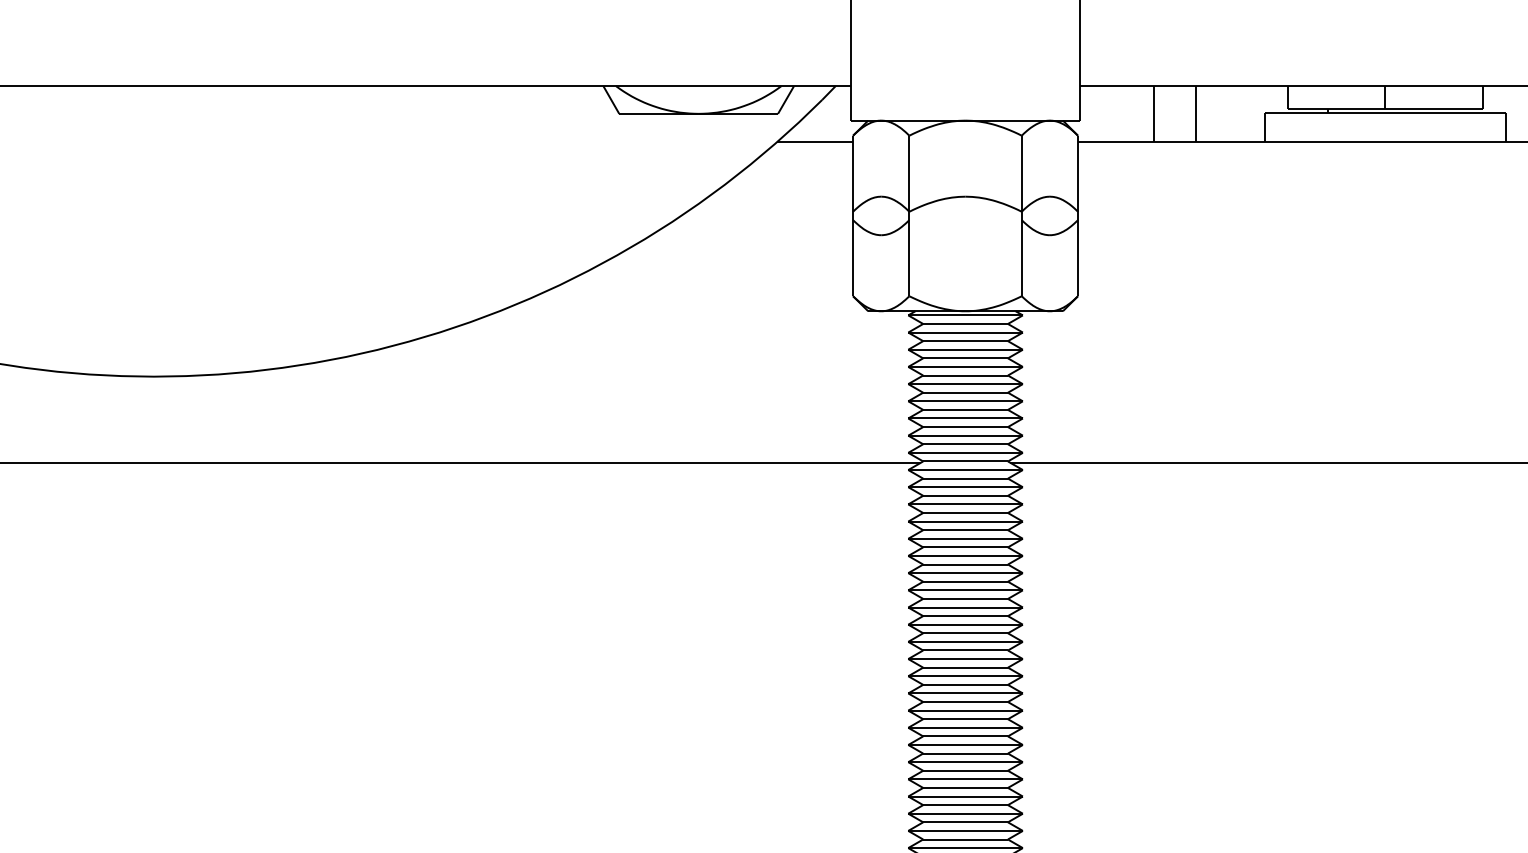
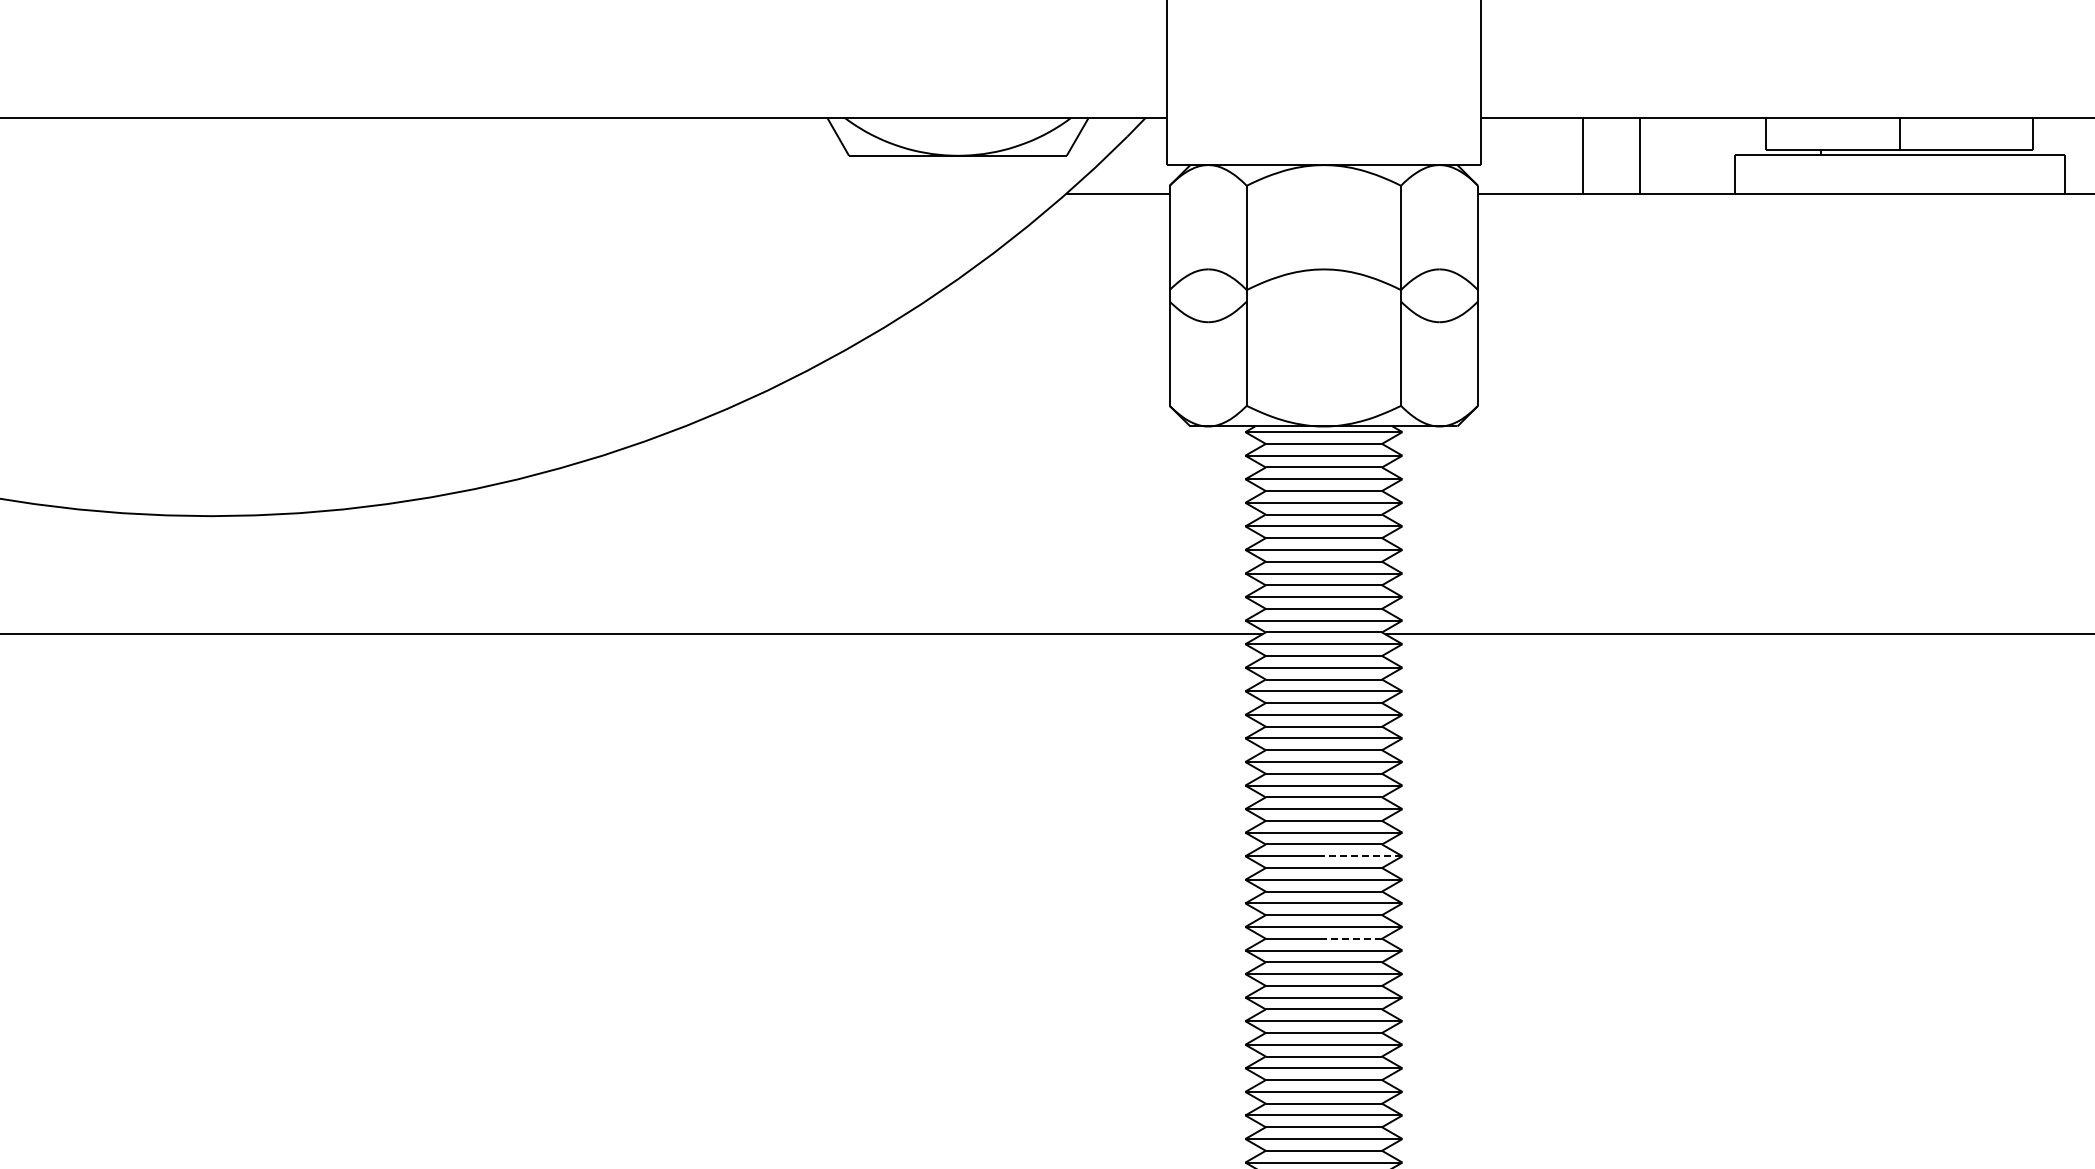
line: (993, 624) -> (1362, 856), solid -> dashed
line: (986, 684) -> (1352, 938), solid -> dashed

